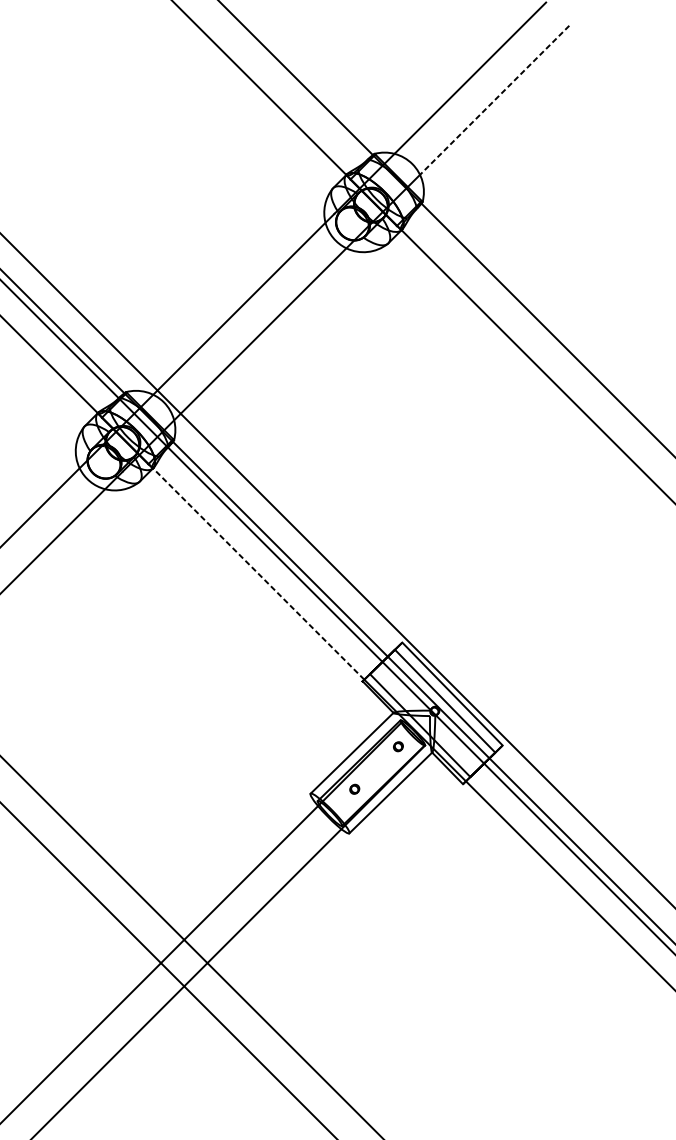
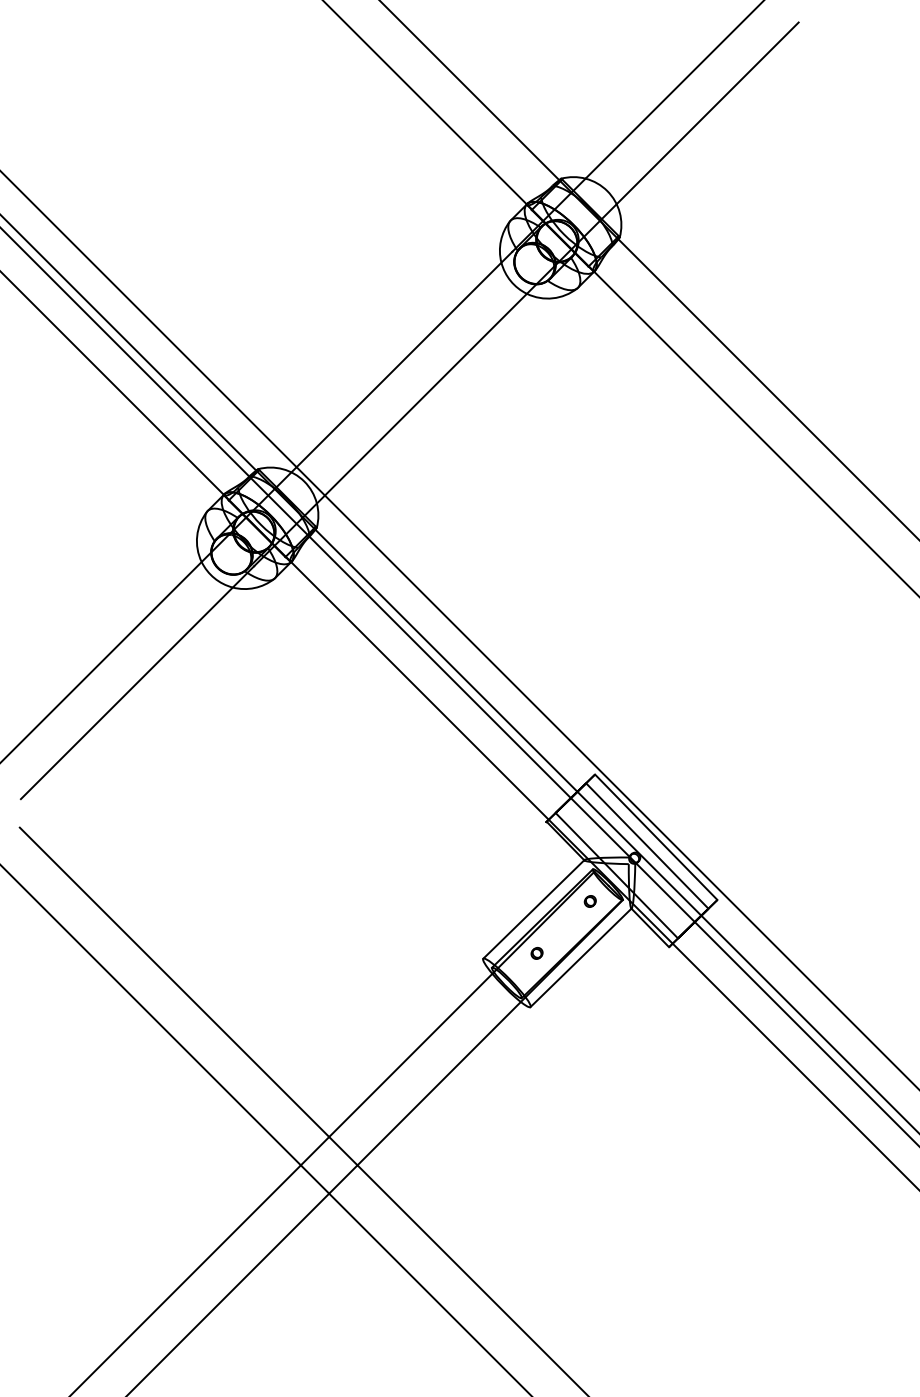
line: (494, 100) -> (707, 113), dashed -> solid
line: (258, 573) -> (419, 690), dashed -> solid

